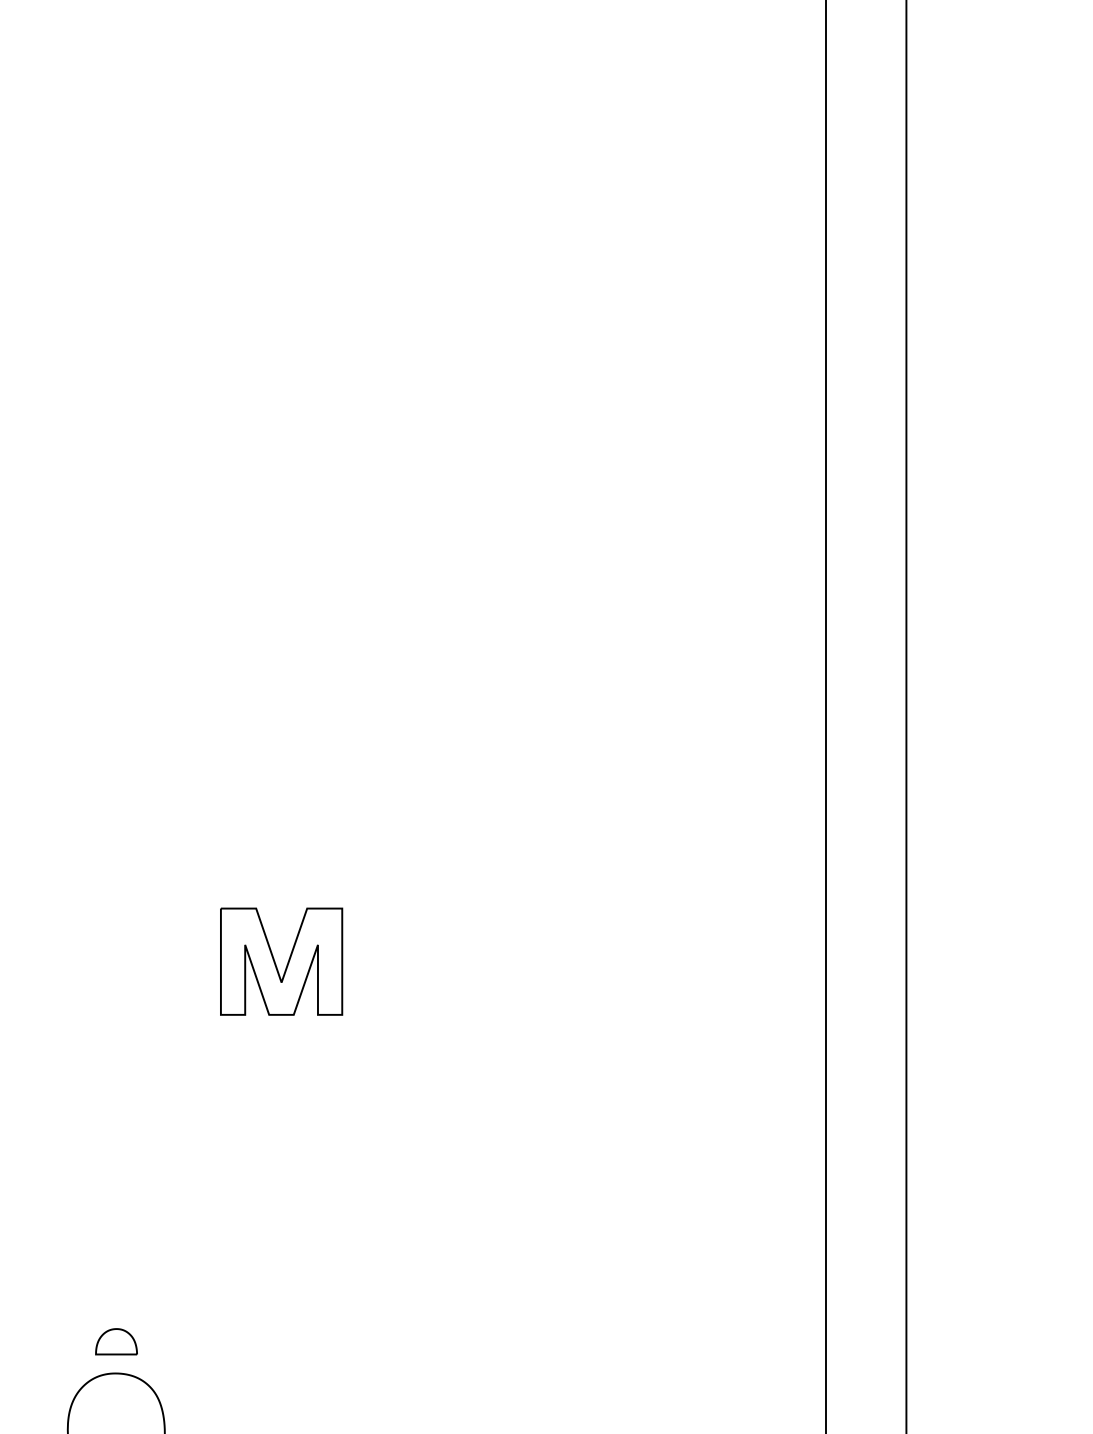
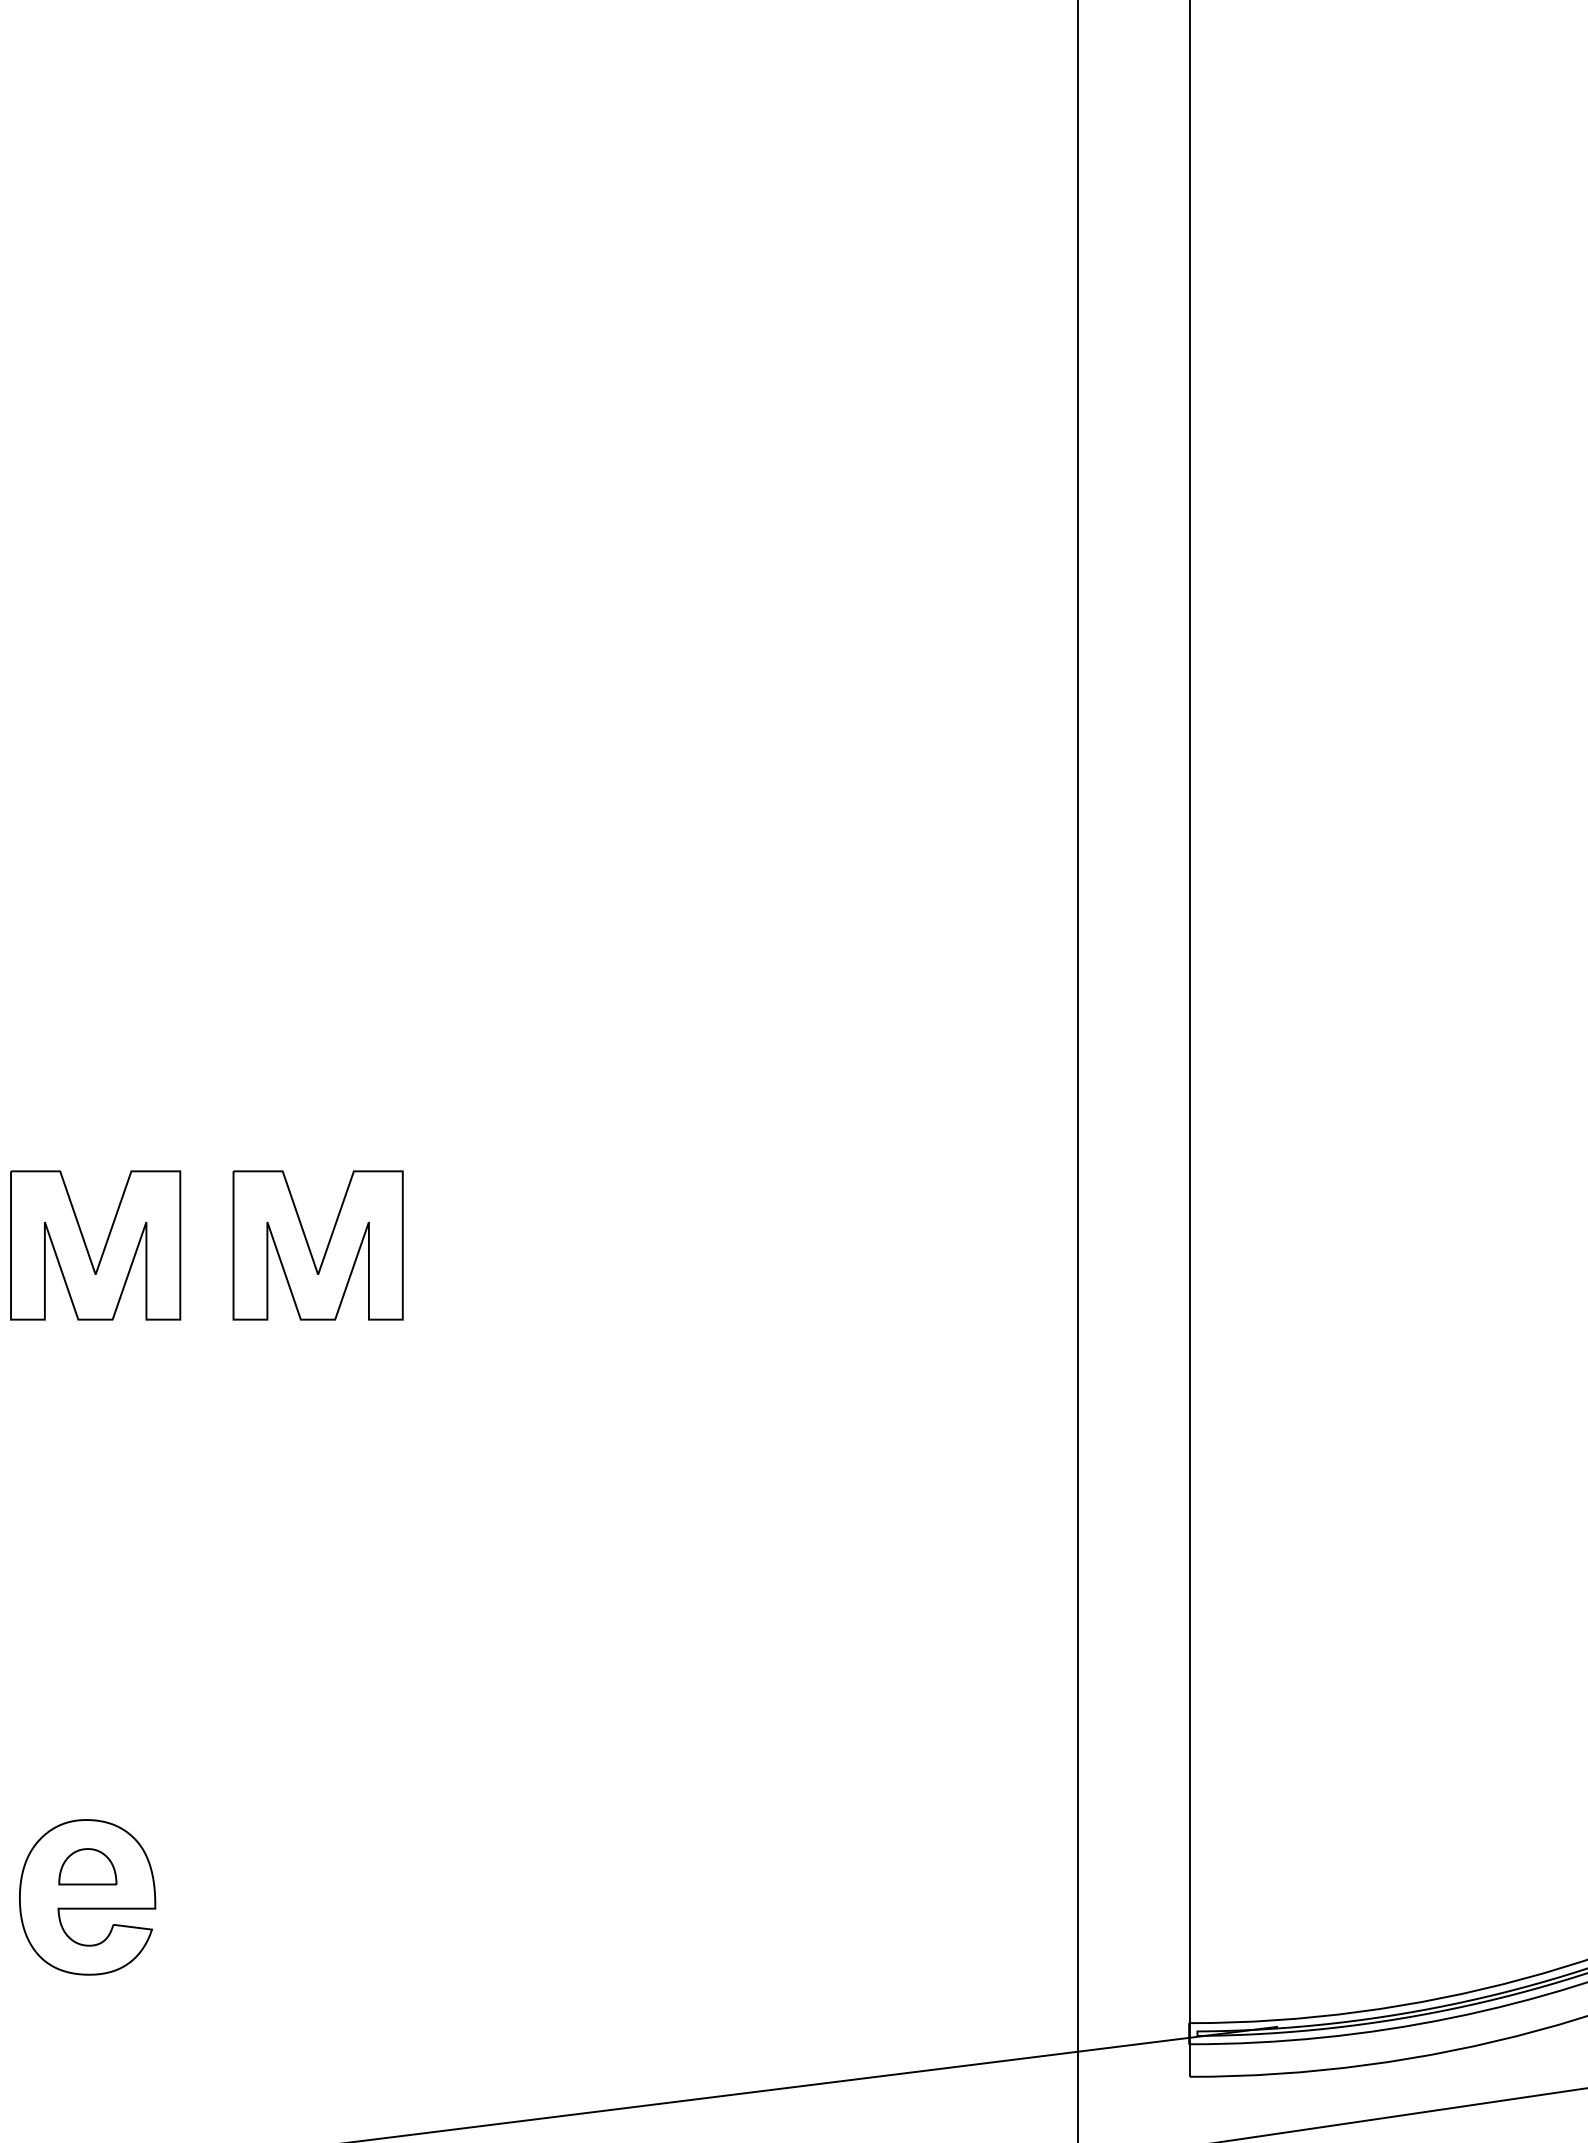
part: (116, 963) -> (87, 1247), added
part: (116, 1341) -> (87, 1866), moved

